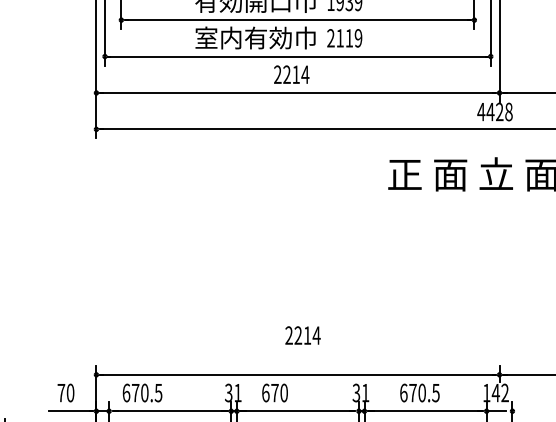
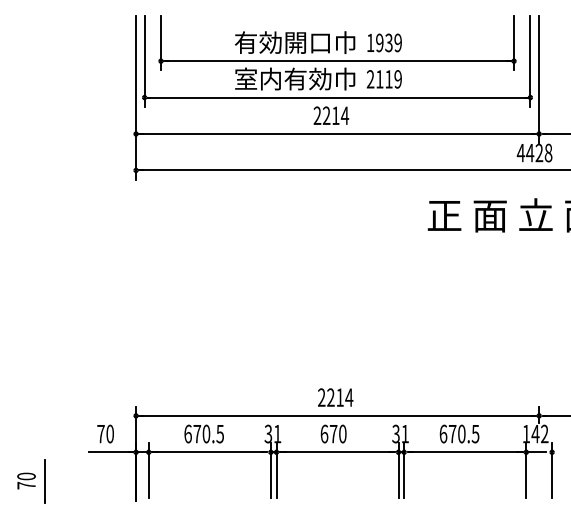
text: (302, 335) -> (335, 397), moved
text: (141, 392) -> (203, 433), moved
text: (274, 392) -> (333, 433), moved

